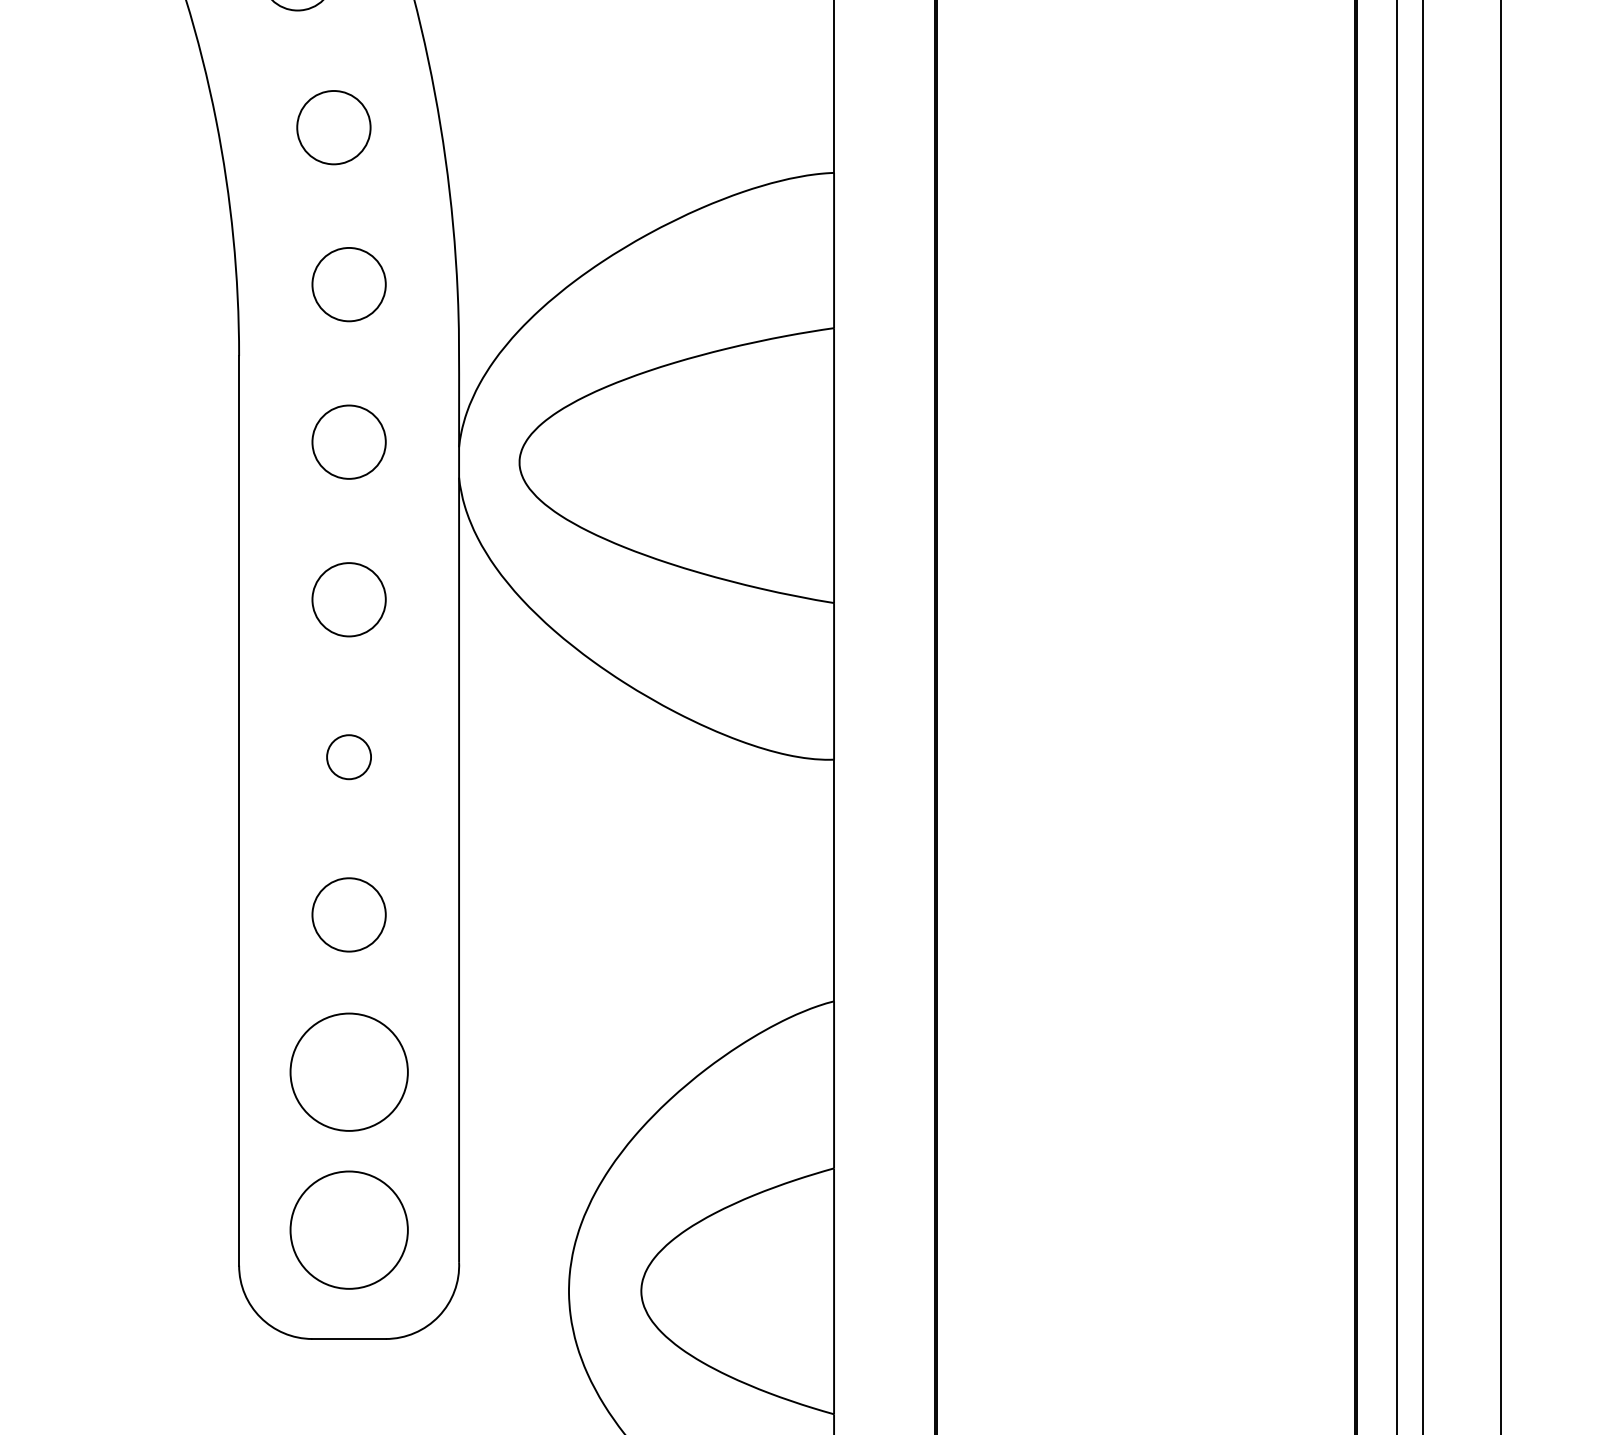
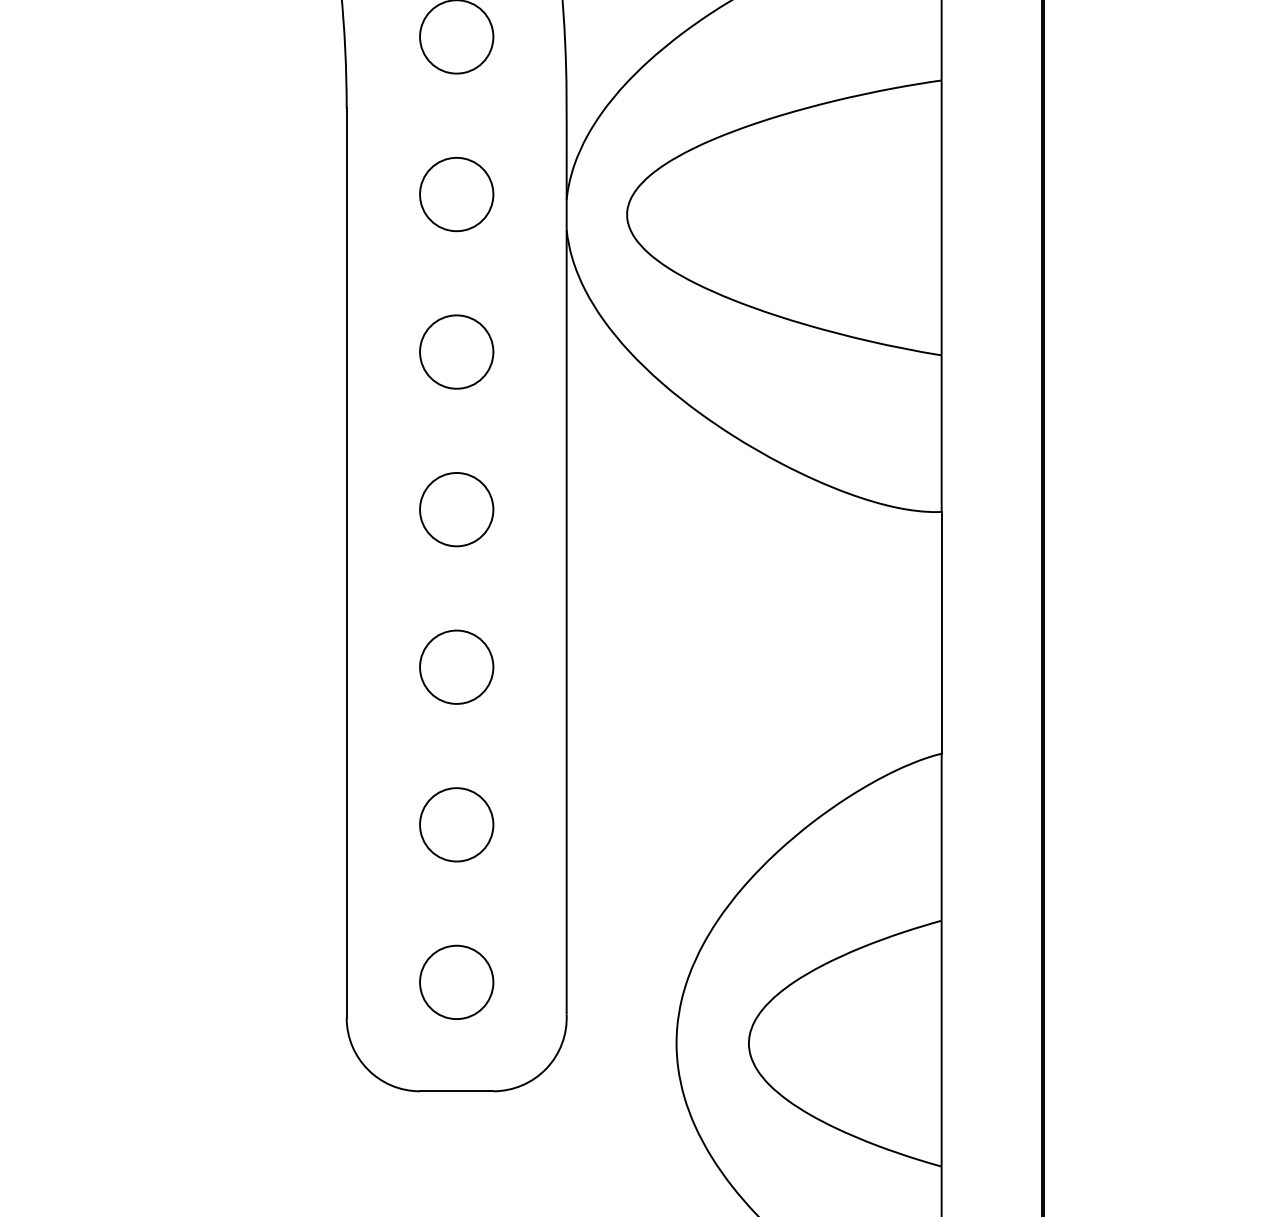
circle: (348, 756) -> (456, 508), size x1.67
circle: (348, 1072) -> (456, 824), size x0.62
circle: (348, 1229) -> (456, 981), size x0.62

